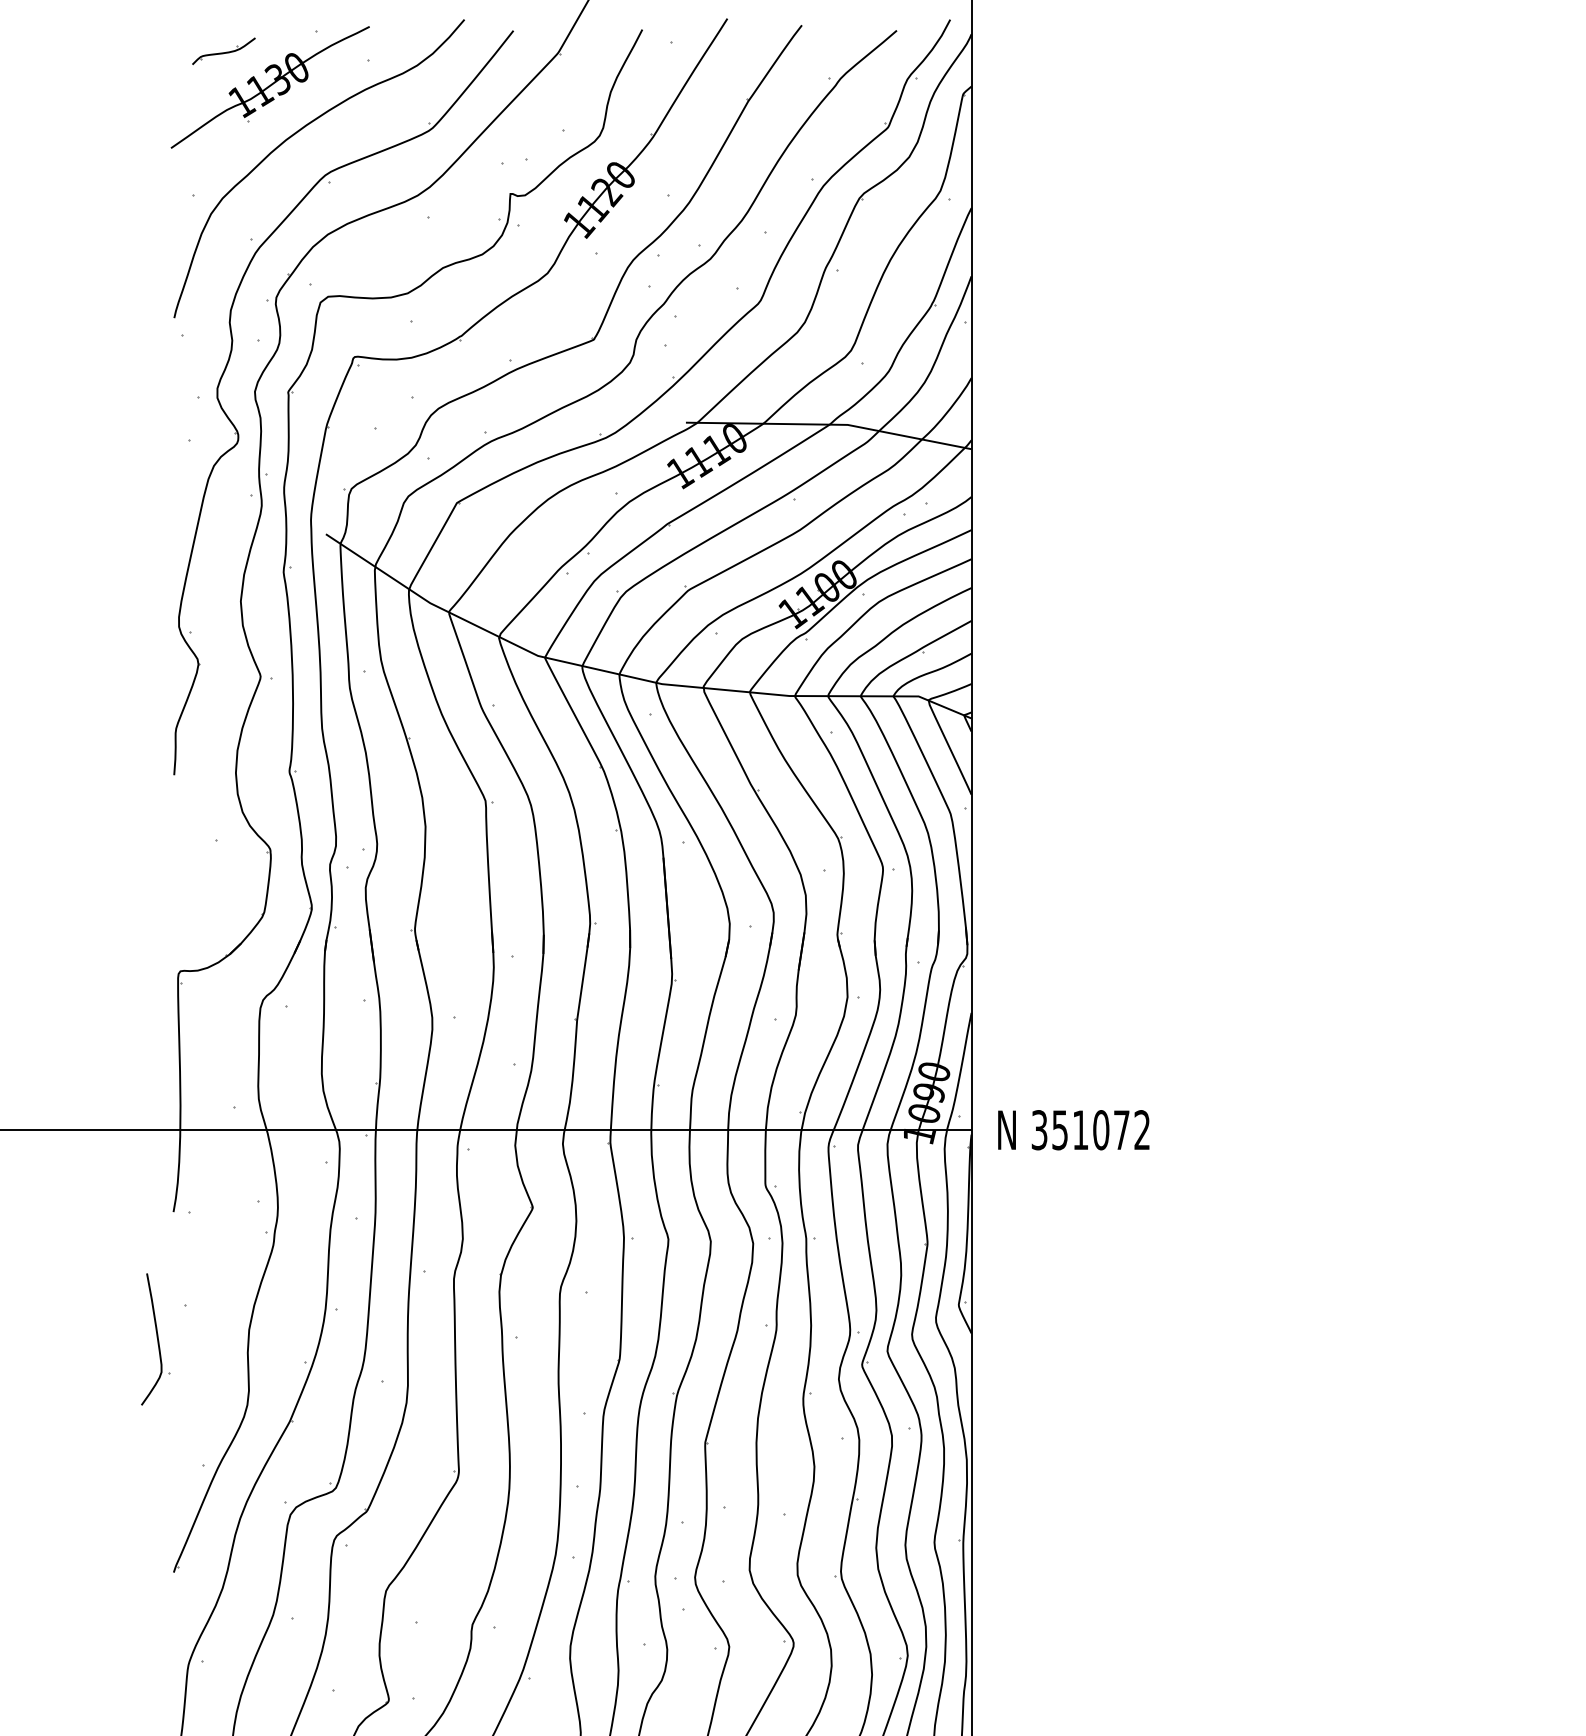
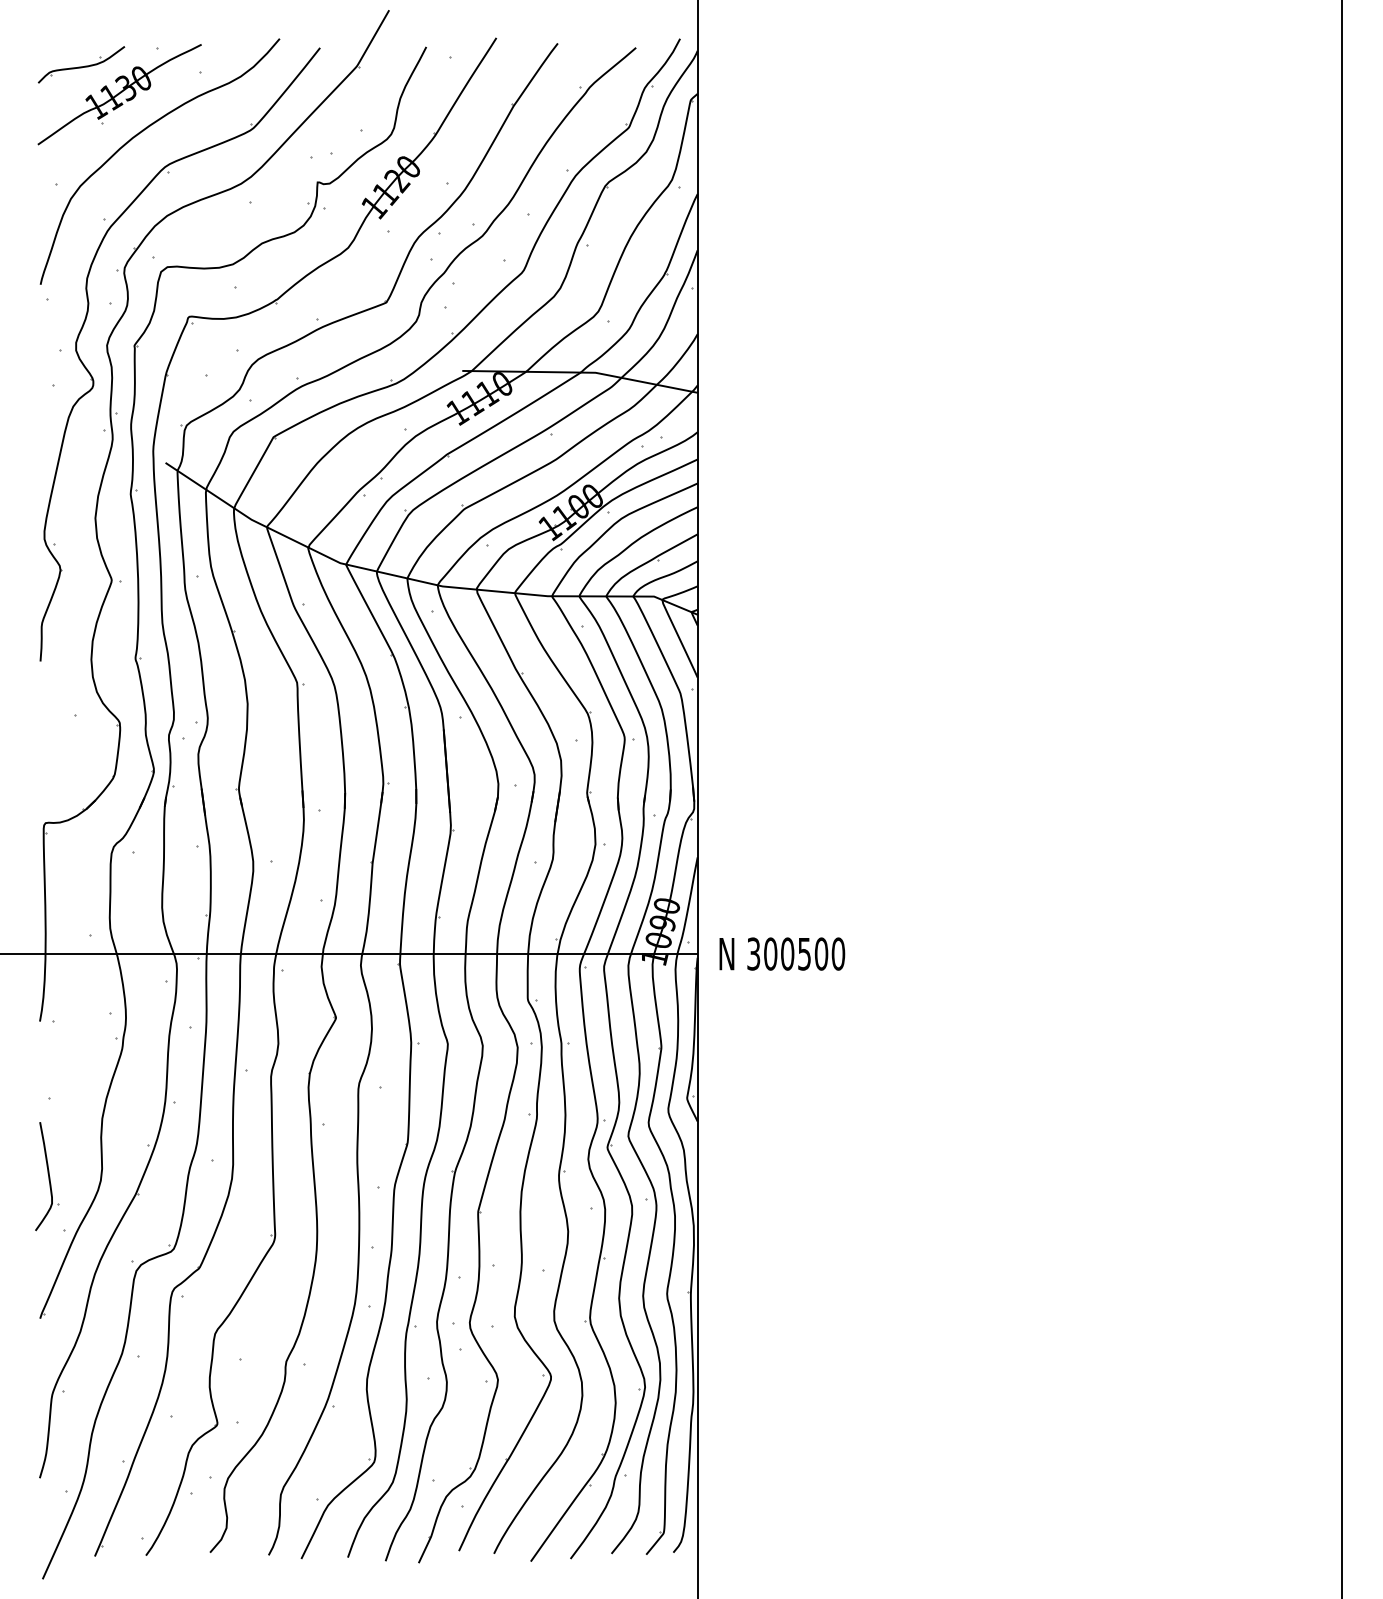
part: (223, 50) -> (81, 64), size x1.67
text: (1101, 1129) -> (804, 953), 351072 -> 300500
part: (155, 1339) -> (47, 1176), moved

